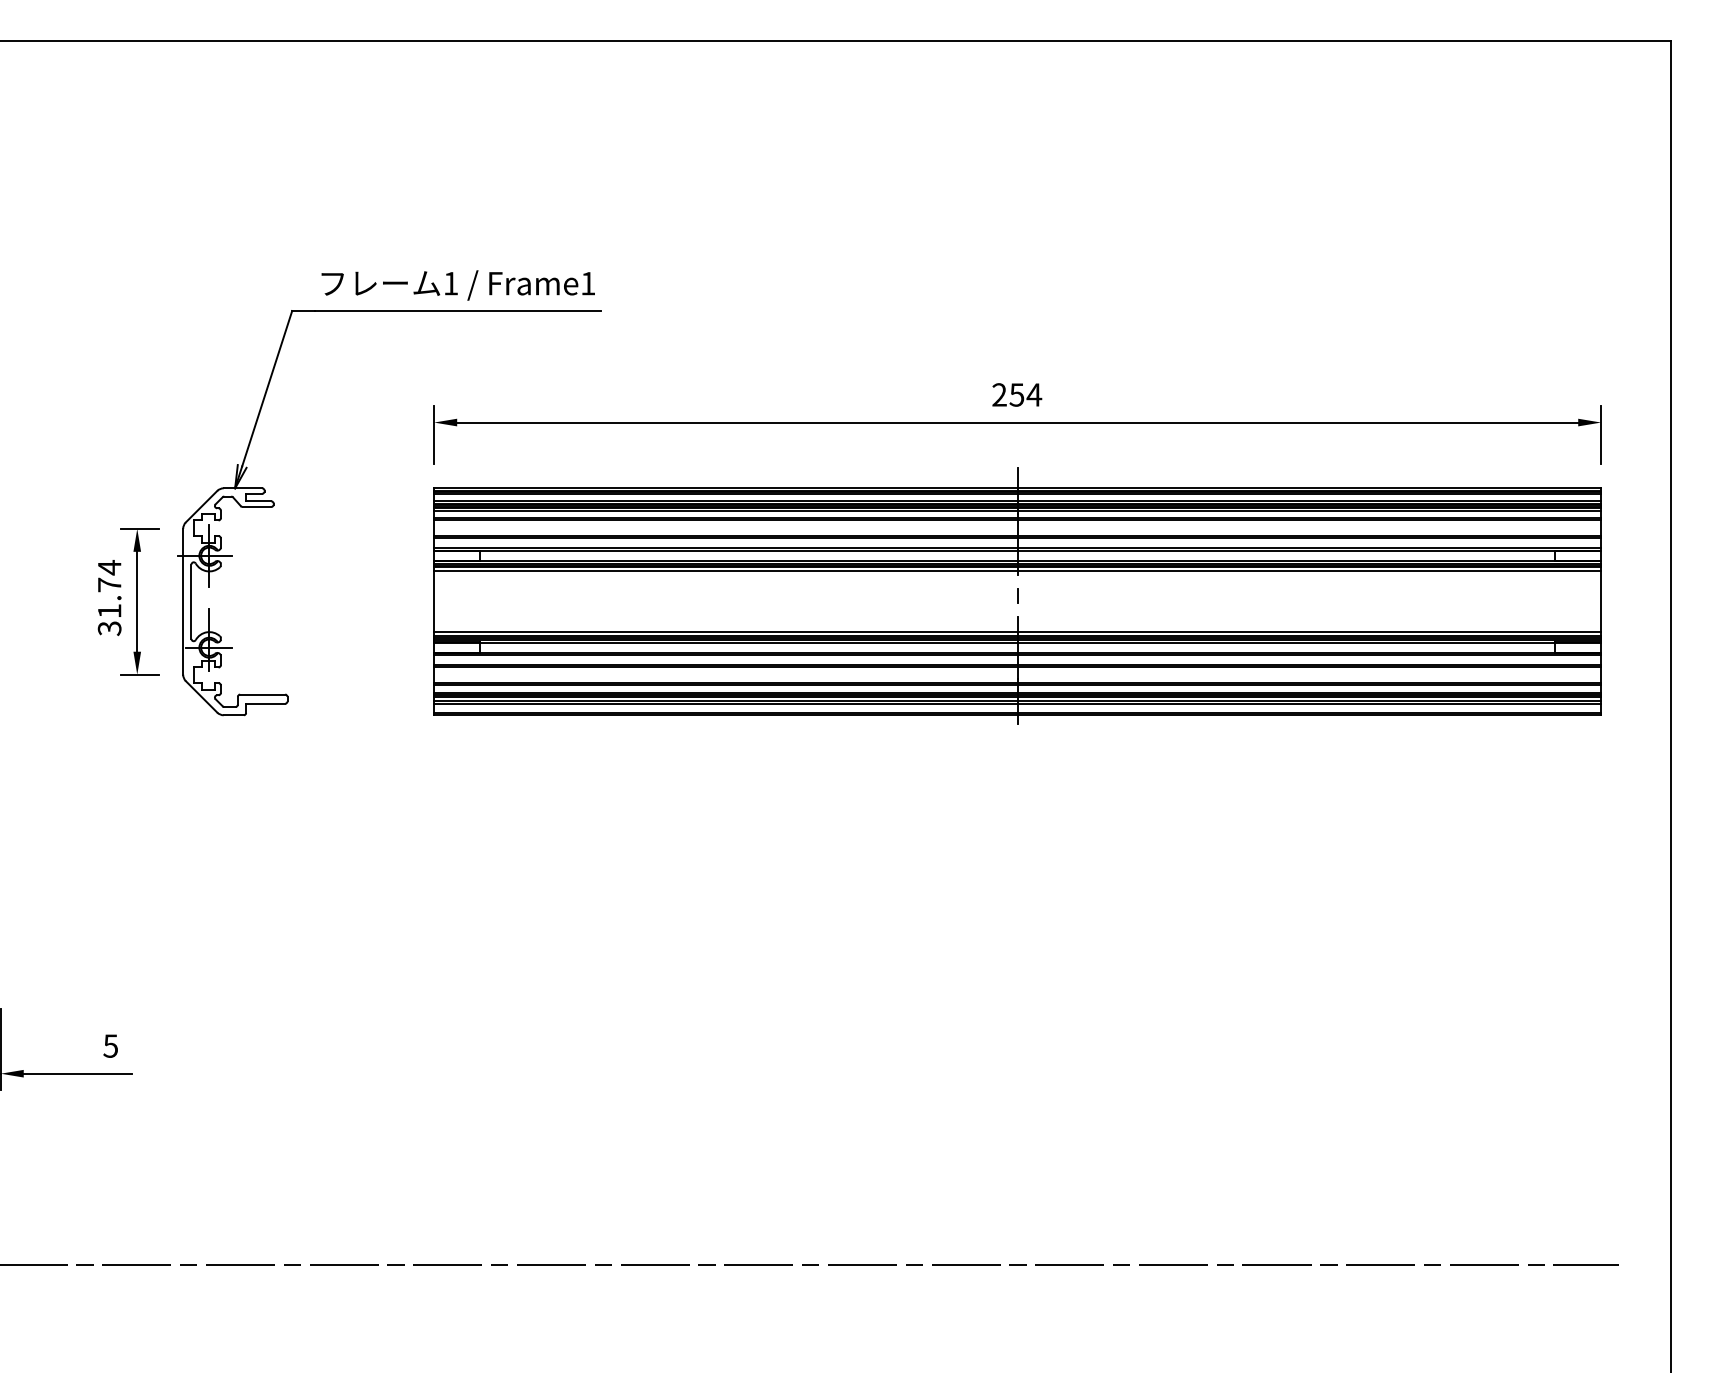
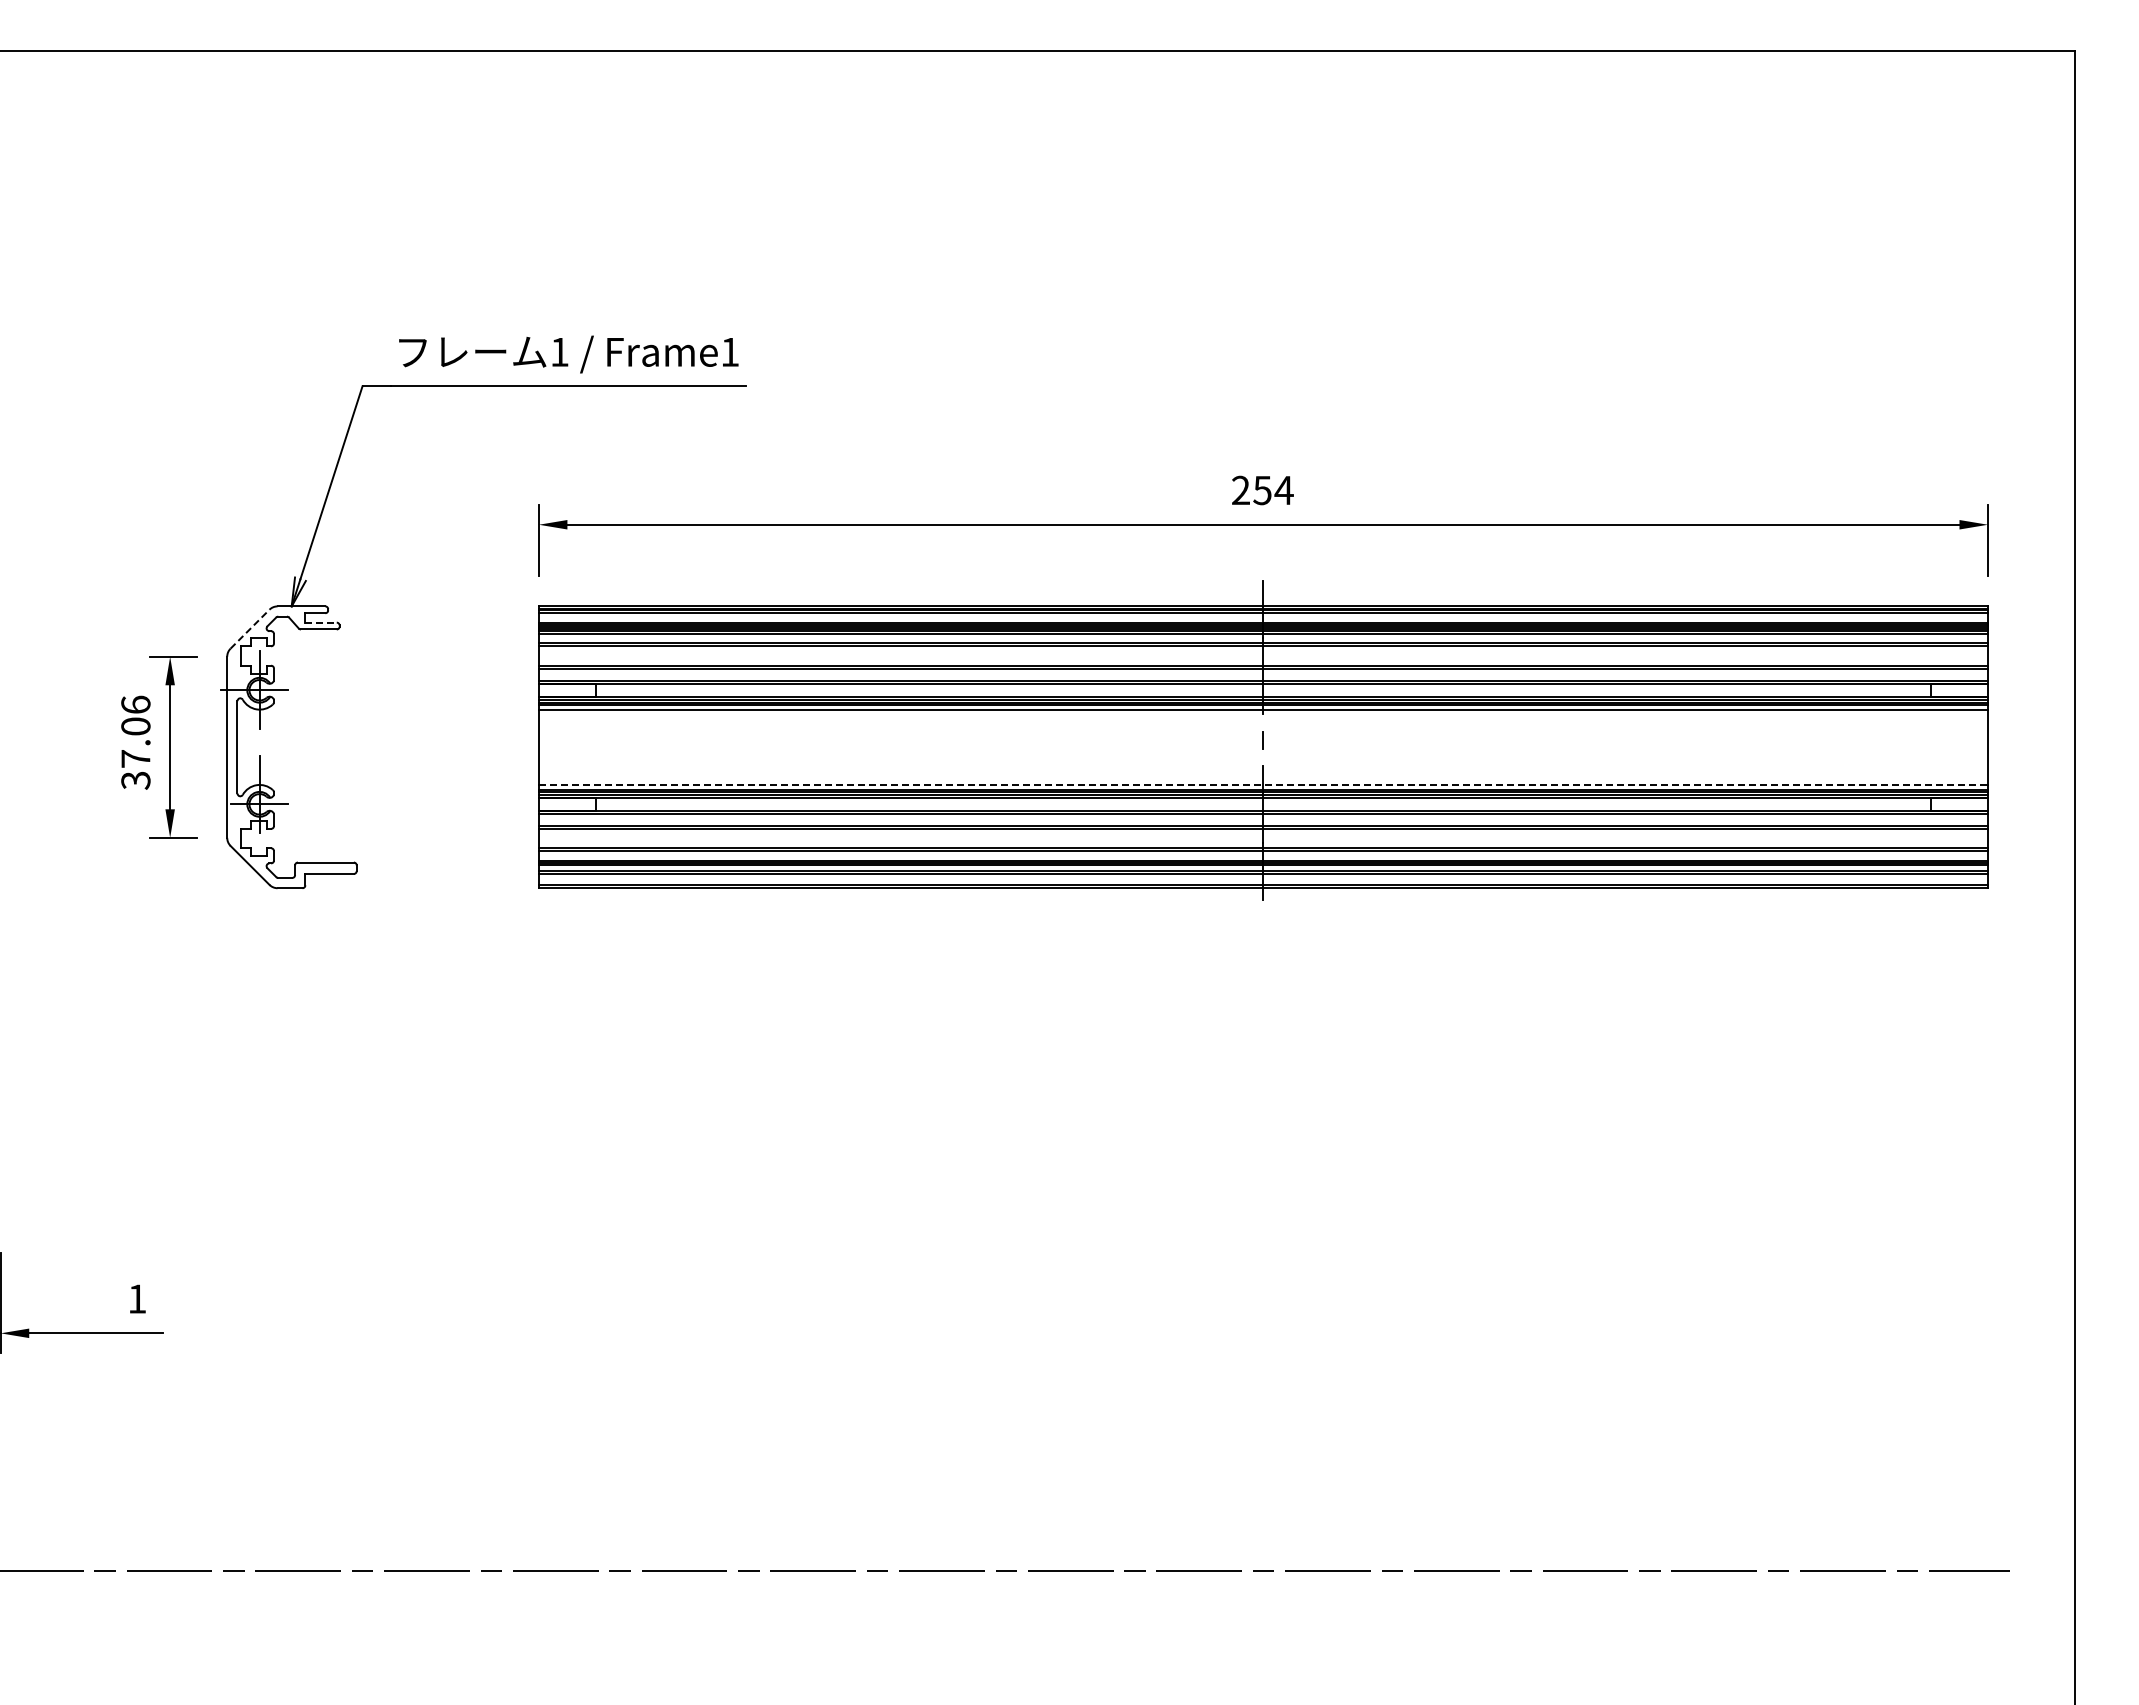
line: (259, 501) -> (321, 622), solid -> dashed
line: (201, 506) -> (250, 629), solid -> dashed
text: (109, 589) -> (135, 731), 31.74 -> 37.06
line: (1017, 631) -> (1263, 784), solid -> dashed
text: (110, 1045) -> (137, 1298), 5 -> 1

